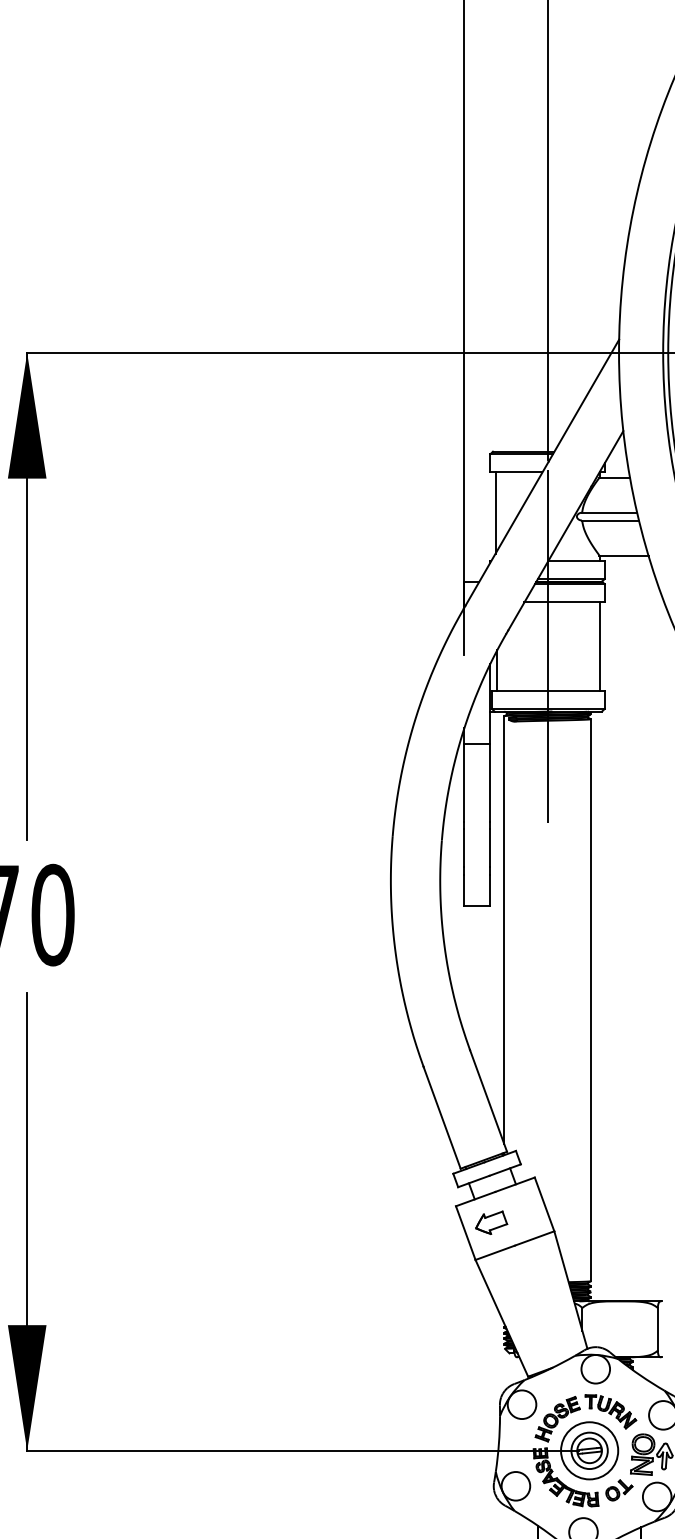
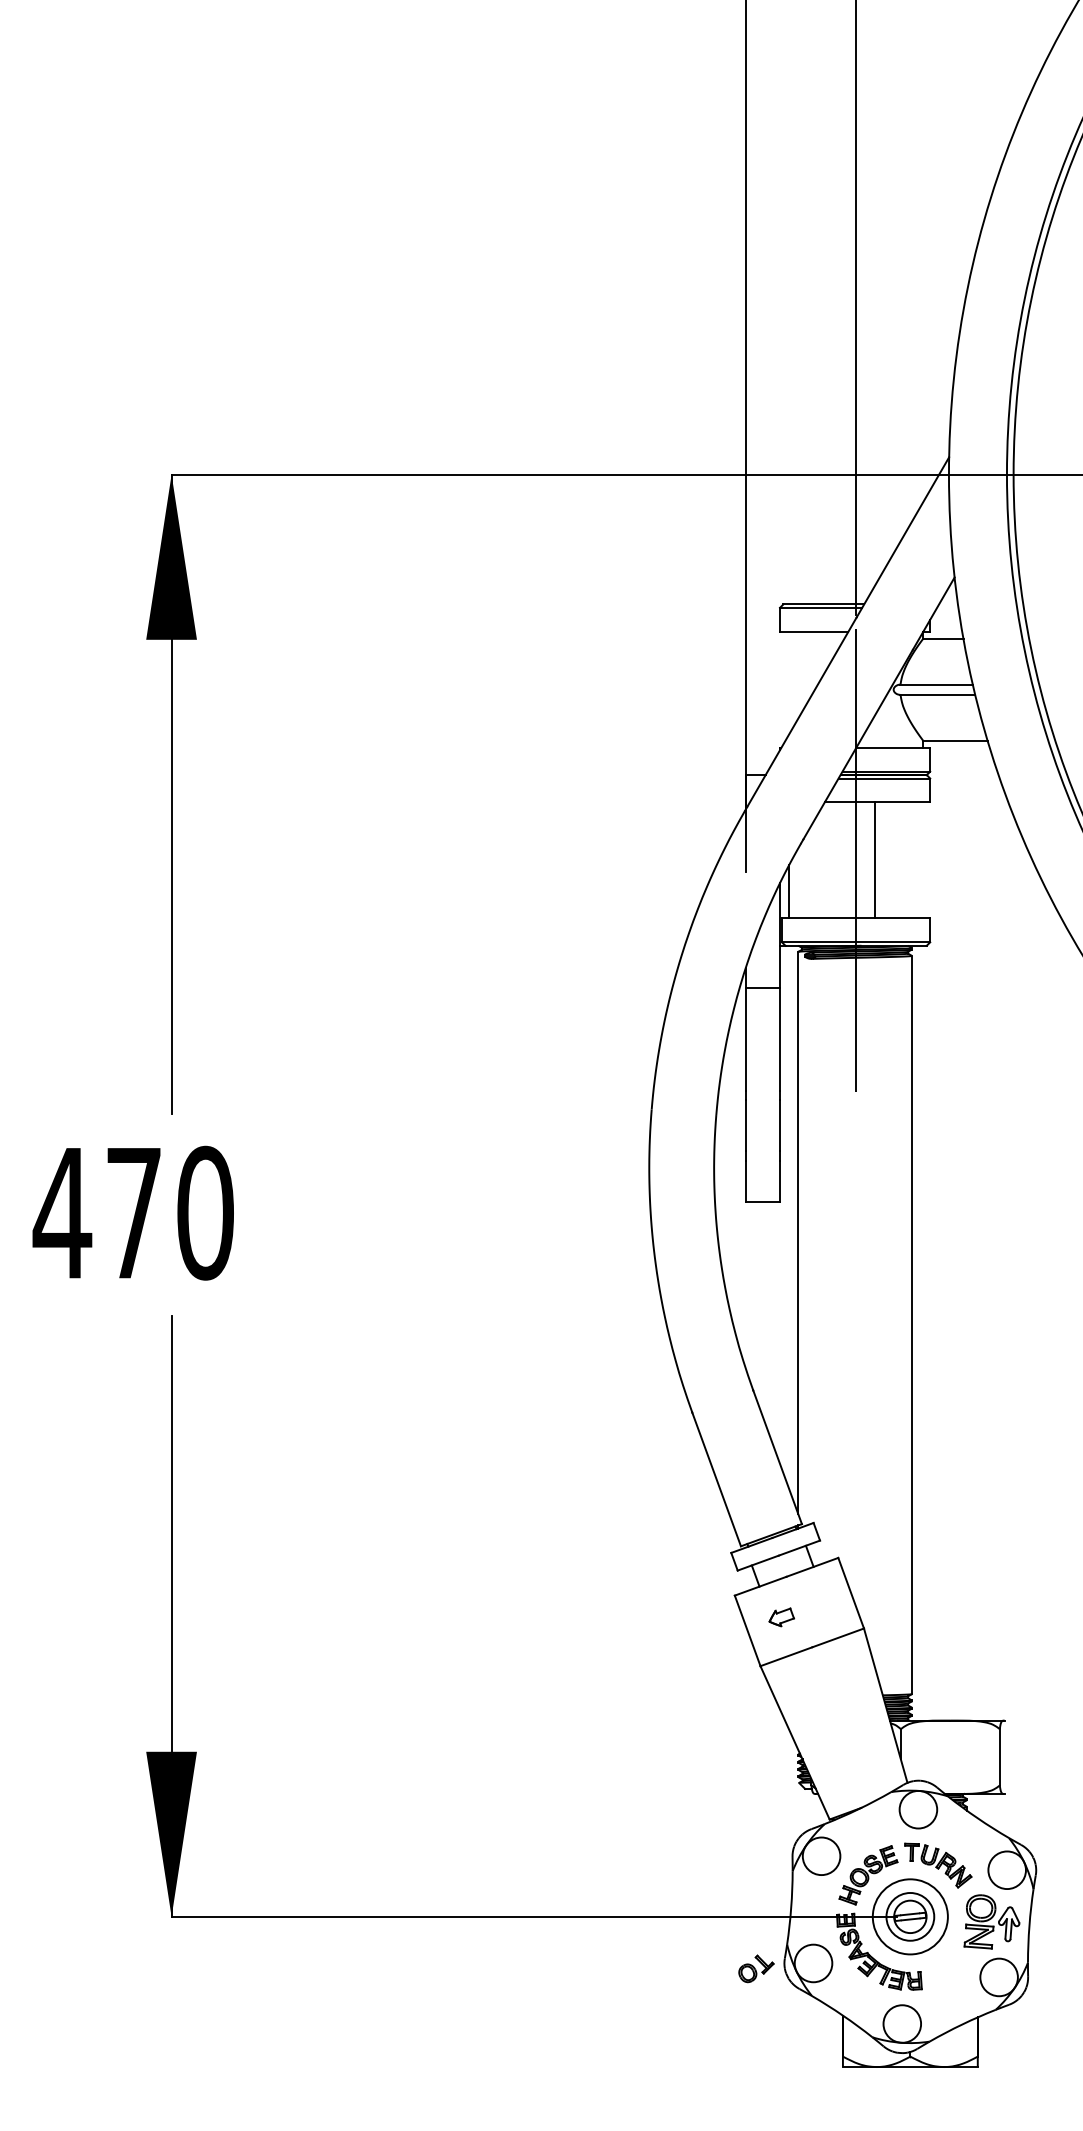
line: (495, 512) -> (786, 684), removed
line: (599, 646) -> (875, 860), moved
part: (491, 1222) -> (781, 1617), size x0.6
part: (619, 1490) -> (756, 1968), moved

